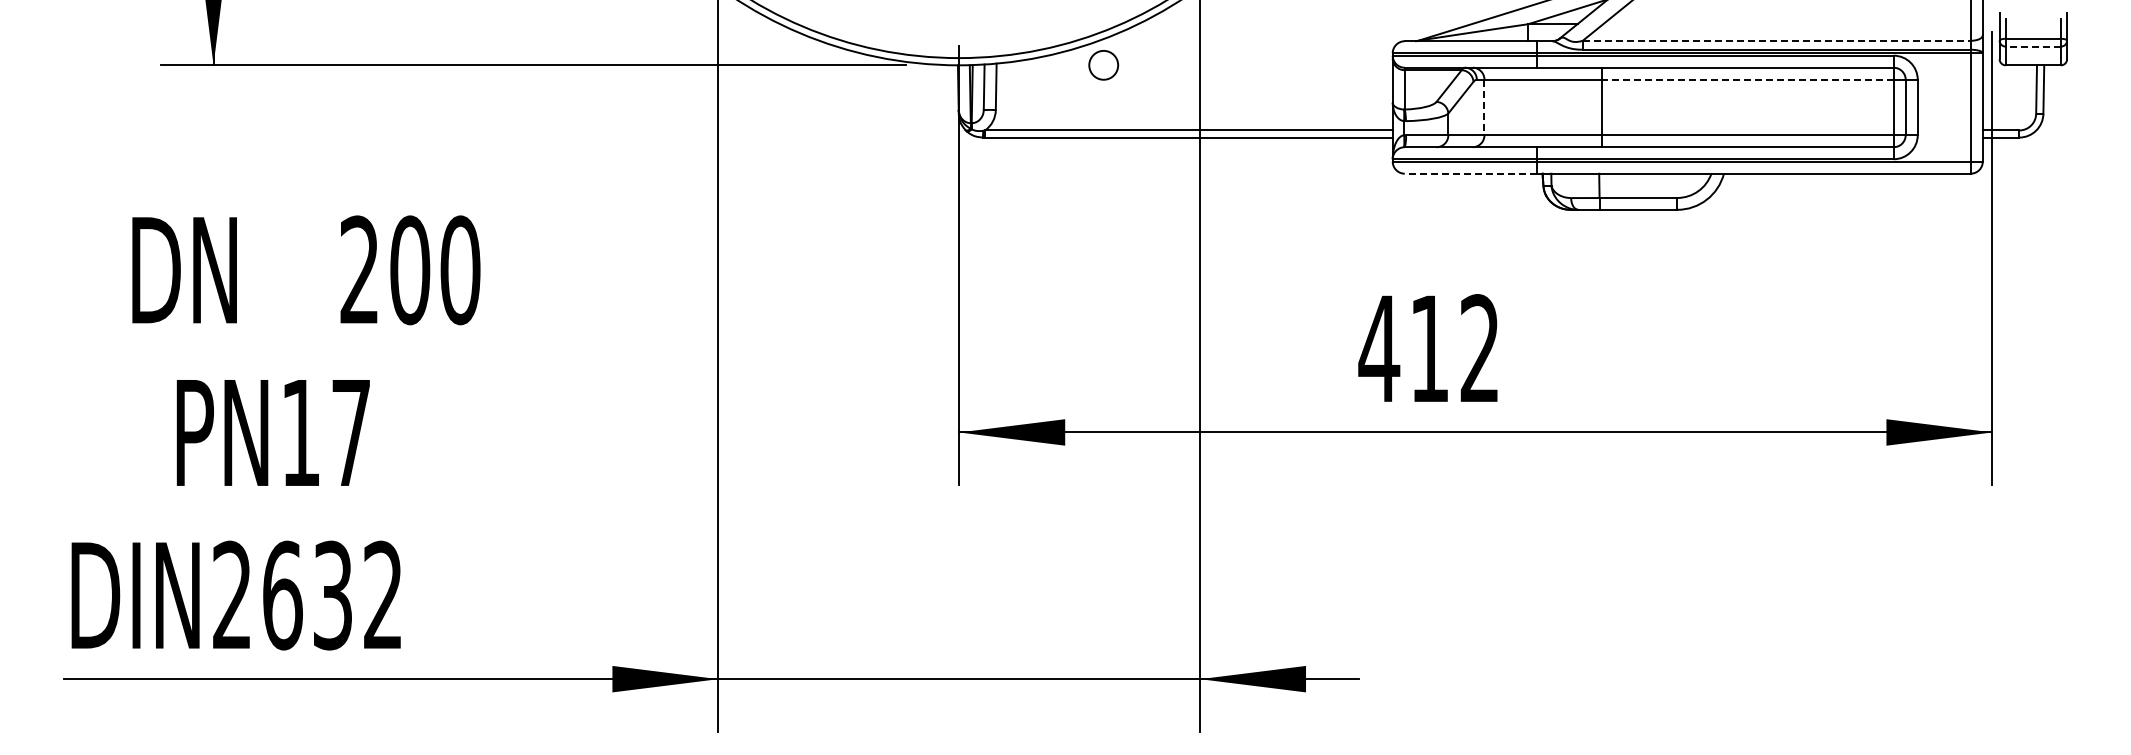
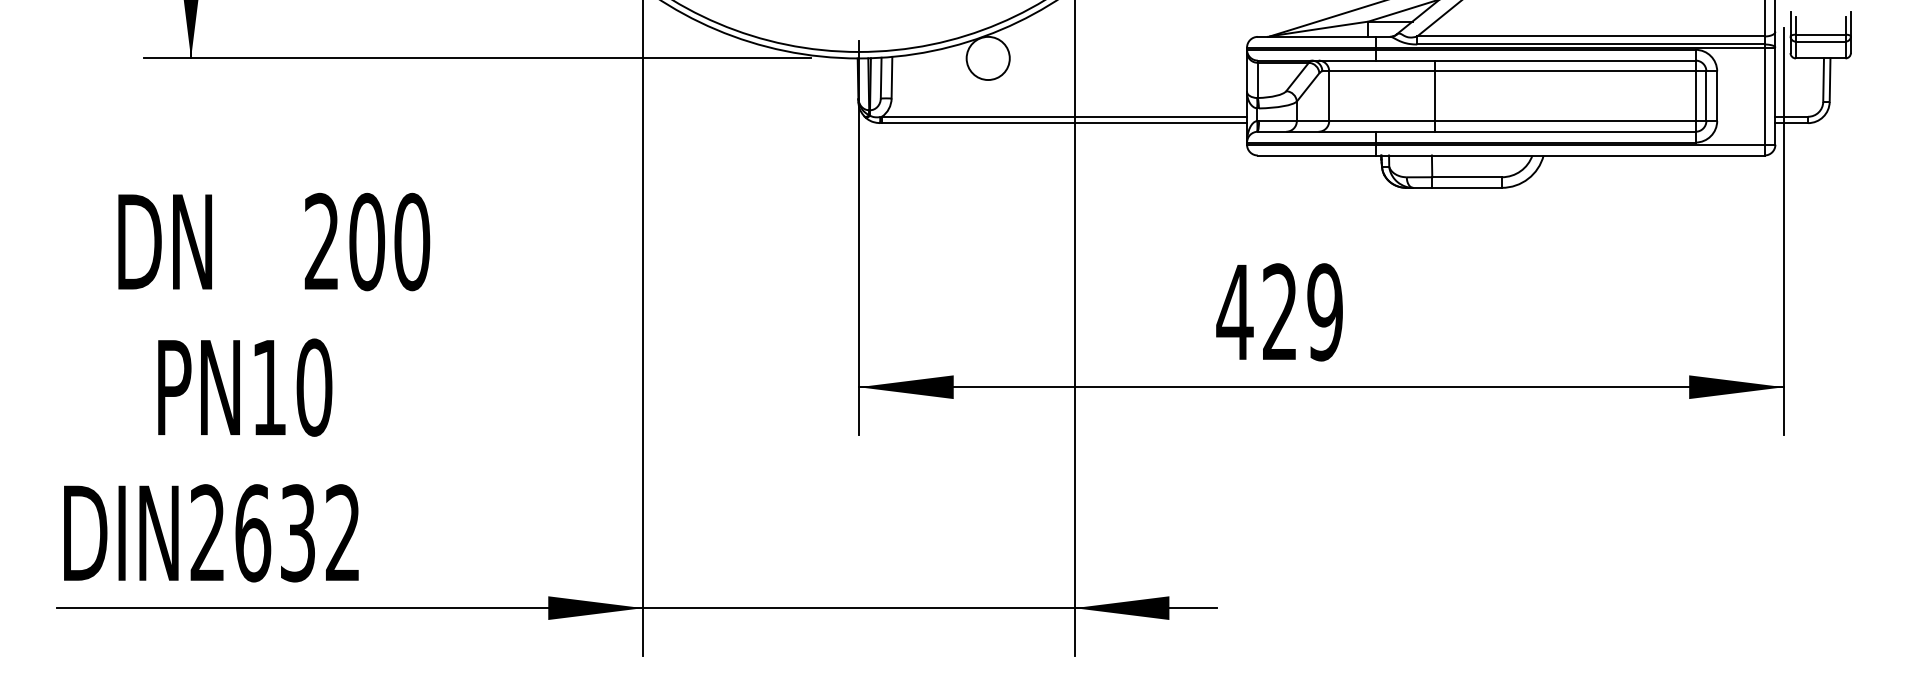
line: (1776, 40) -> (1590, 36), dashed -> solid
line: (2033, 46) -> (1820, 41), dashed -> solid
circle: (1103, 65) -> (988, 58), size x1.67
line: (1747, 79) -> (1564, 71), dashed -> solid
line: (1484, 107) -> (1329, 96), dashed -> solid
line: (1470, 173) -> (1316, 155), dashed -> solid
text: (1454, 348) -> (1302, 312), 412 -> 429
text: (351, 432) -> (314, 387), PN17 -> PN10

